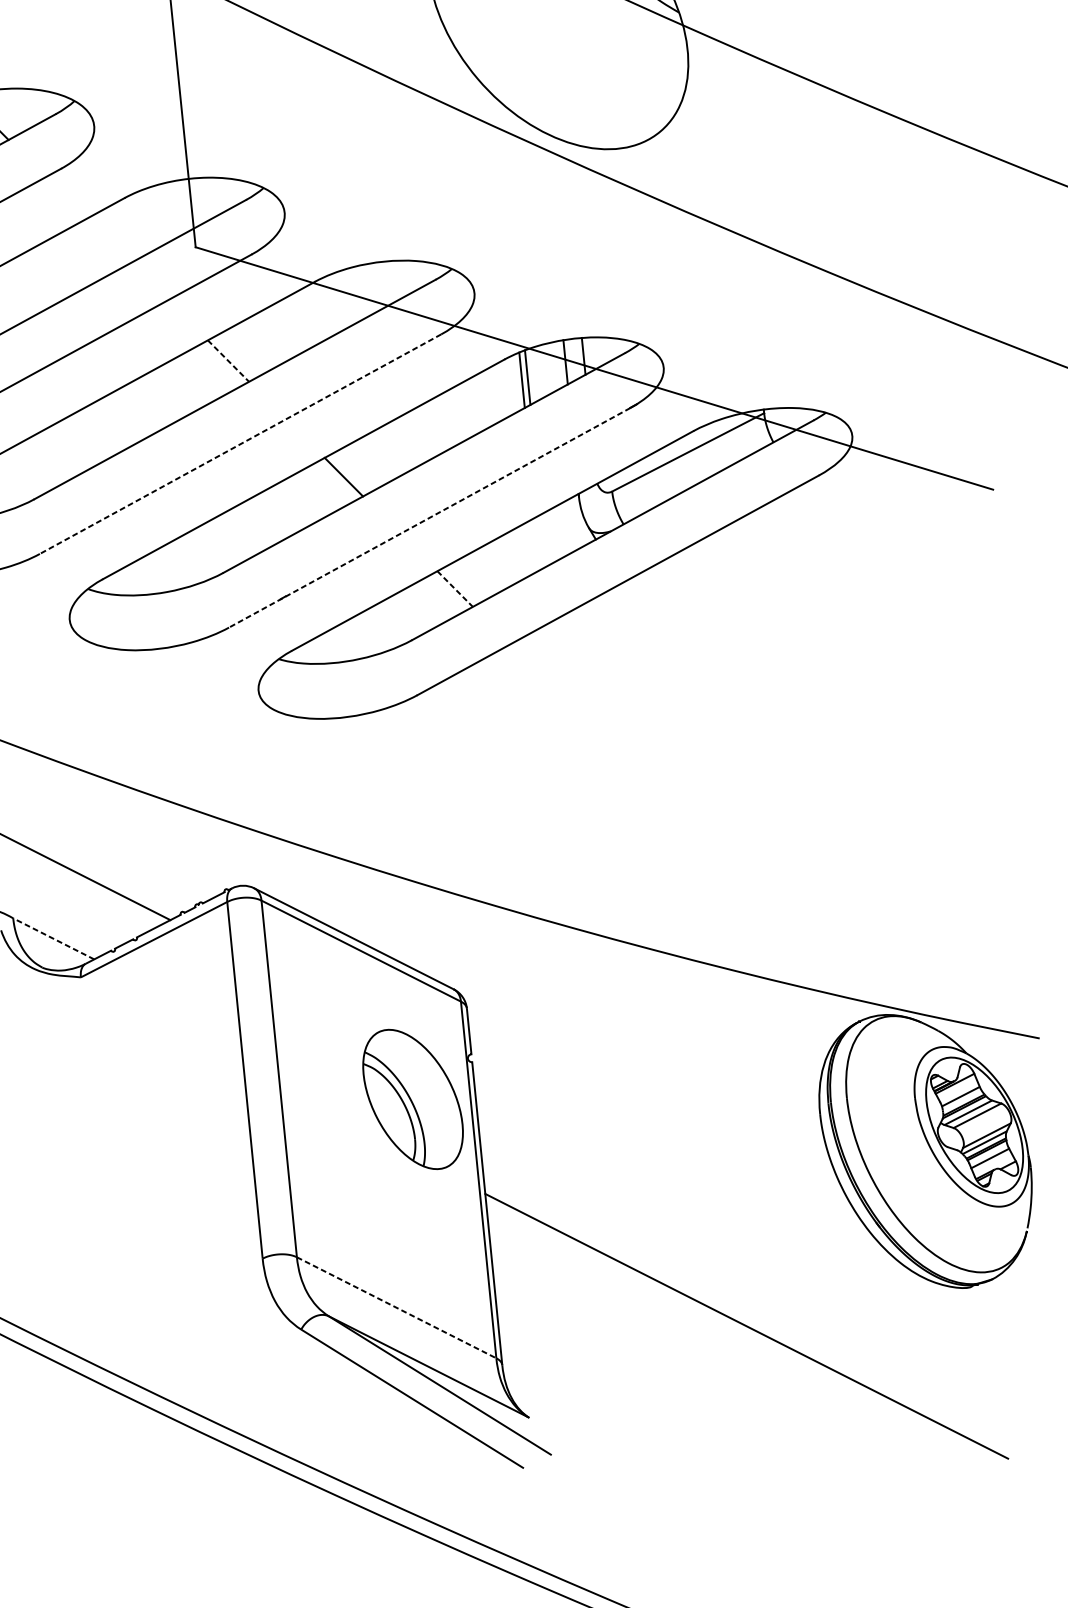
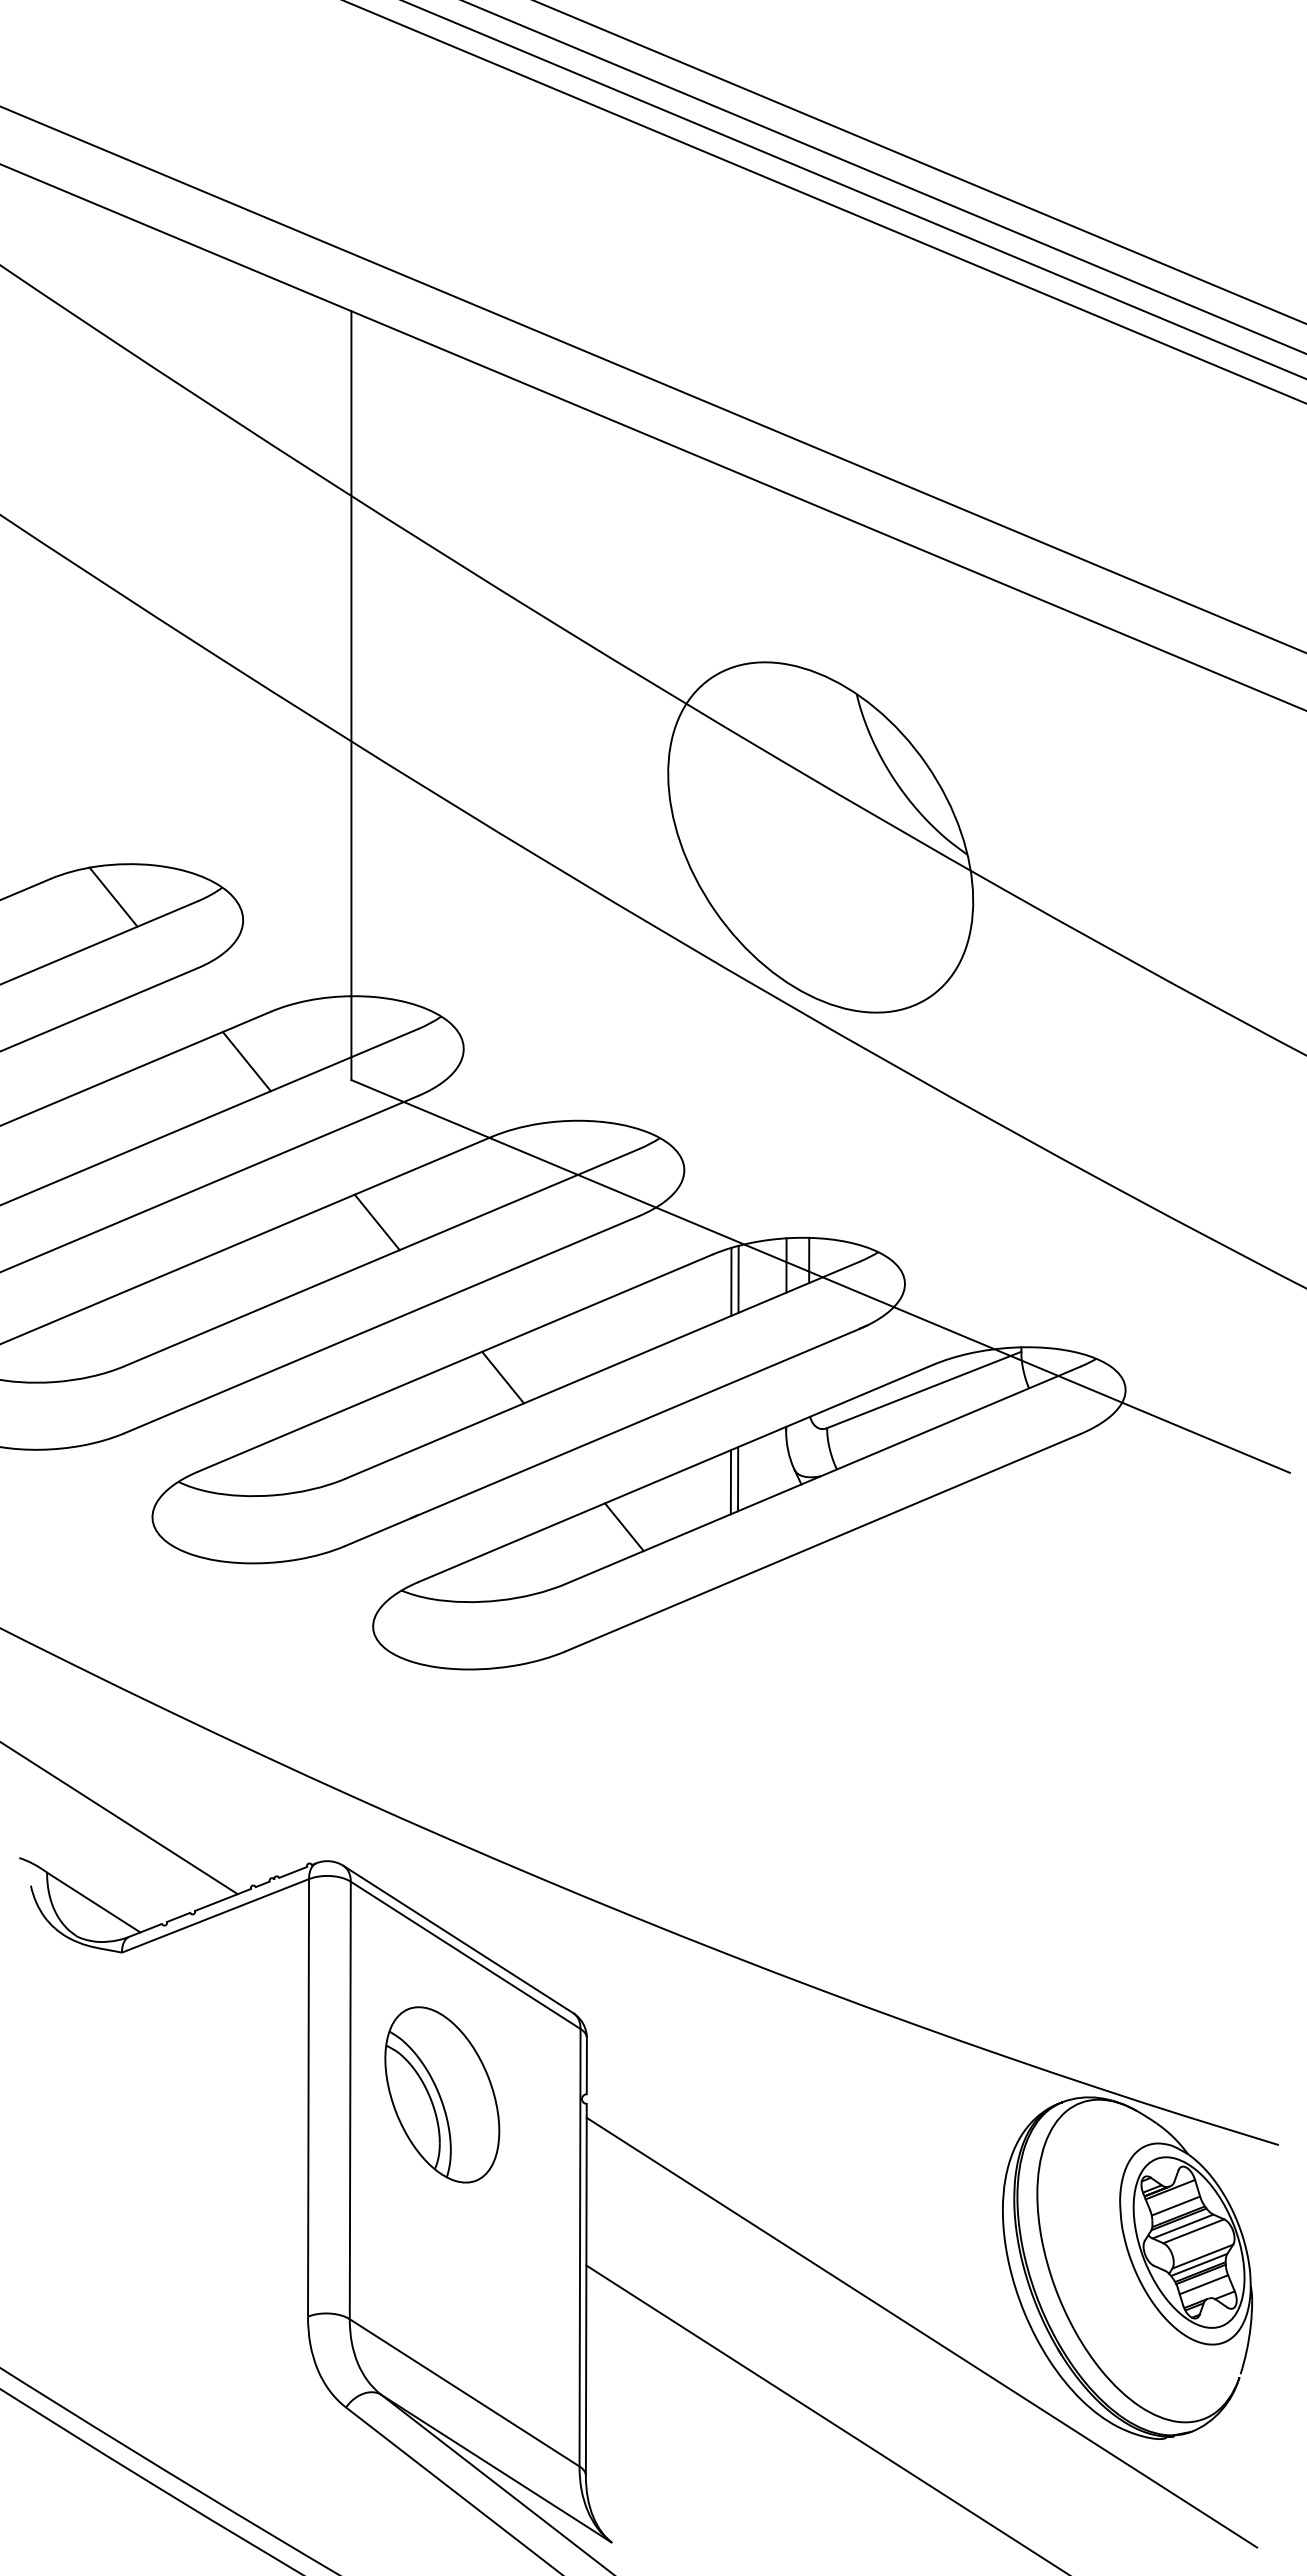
line: (108, 240) -> (246, 1061), added
line: (228, 361) -> (377, 1222), dashed -> solid
line: (240, 443) -> (381, 1324), dashed -> solid
line: (429, 517) -> (601, 1437), dashed -> solid
line: (544, 540) -> (738, 1479), added
line: (537, 543) -> (730, 1482), added
line: (455, 589) -> (624, 1527), dashed -> solid
line: (53, 938) -> (93, 1902), dashed -> solid
part: (413, 1099) -> (442, 2094), moved
line: (763, 1220) -> (921, 2332), added
line: (397, 1308) -> (465, 2393), dashed -> solid

